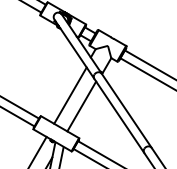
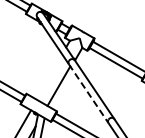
line: (69, 95) -> (49, 77), removed
line: (119, 116) -> (88, 94), solid -> dashed

